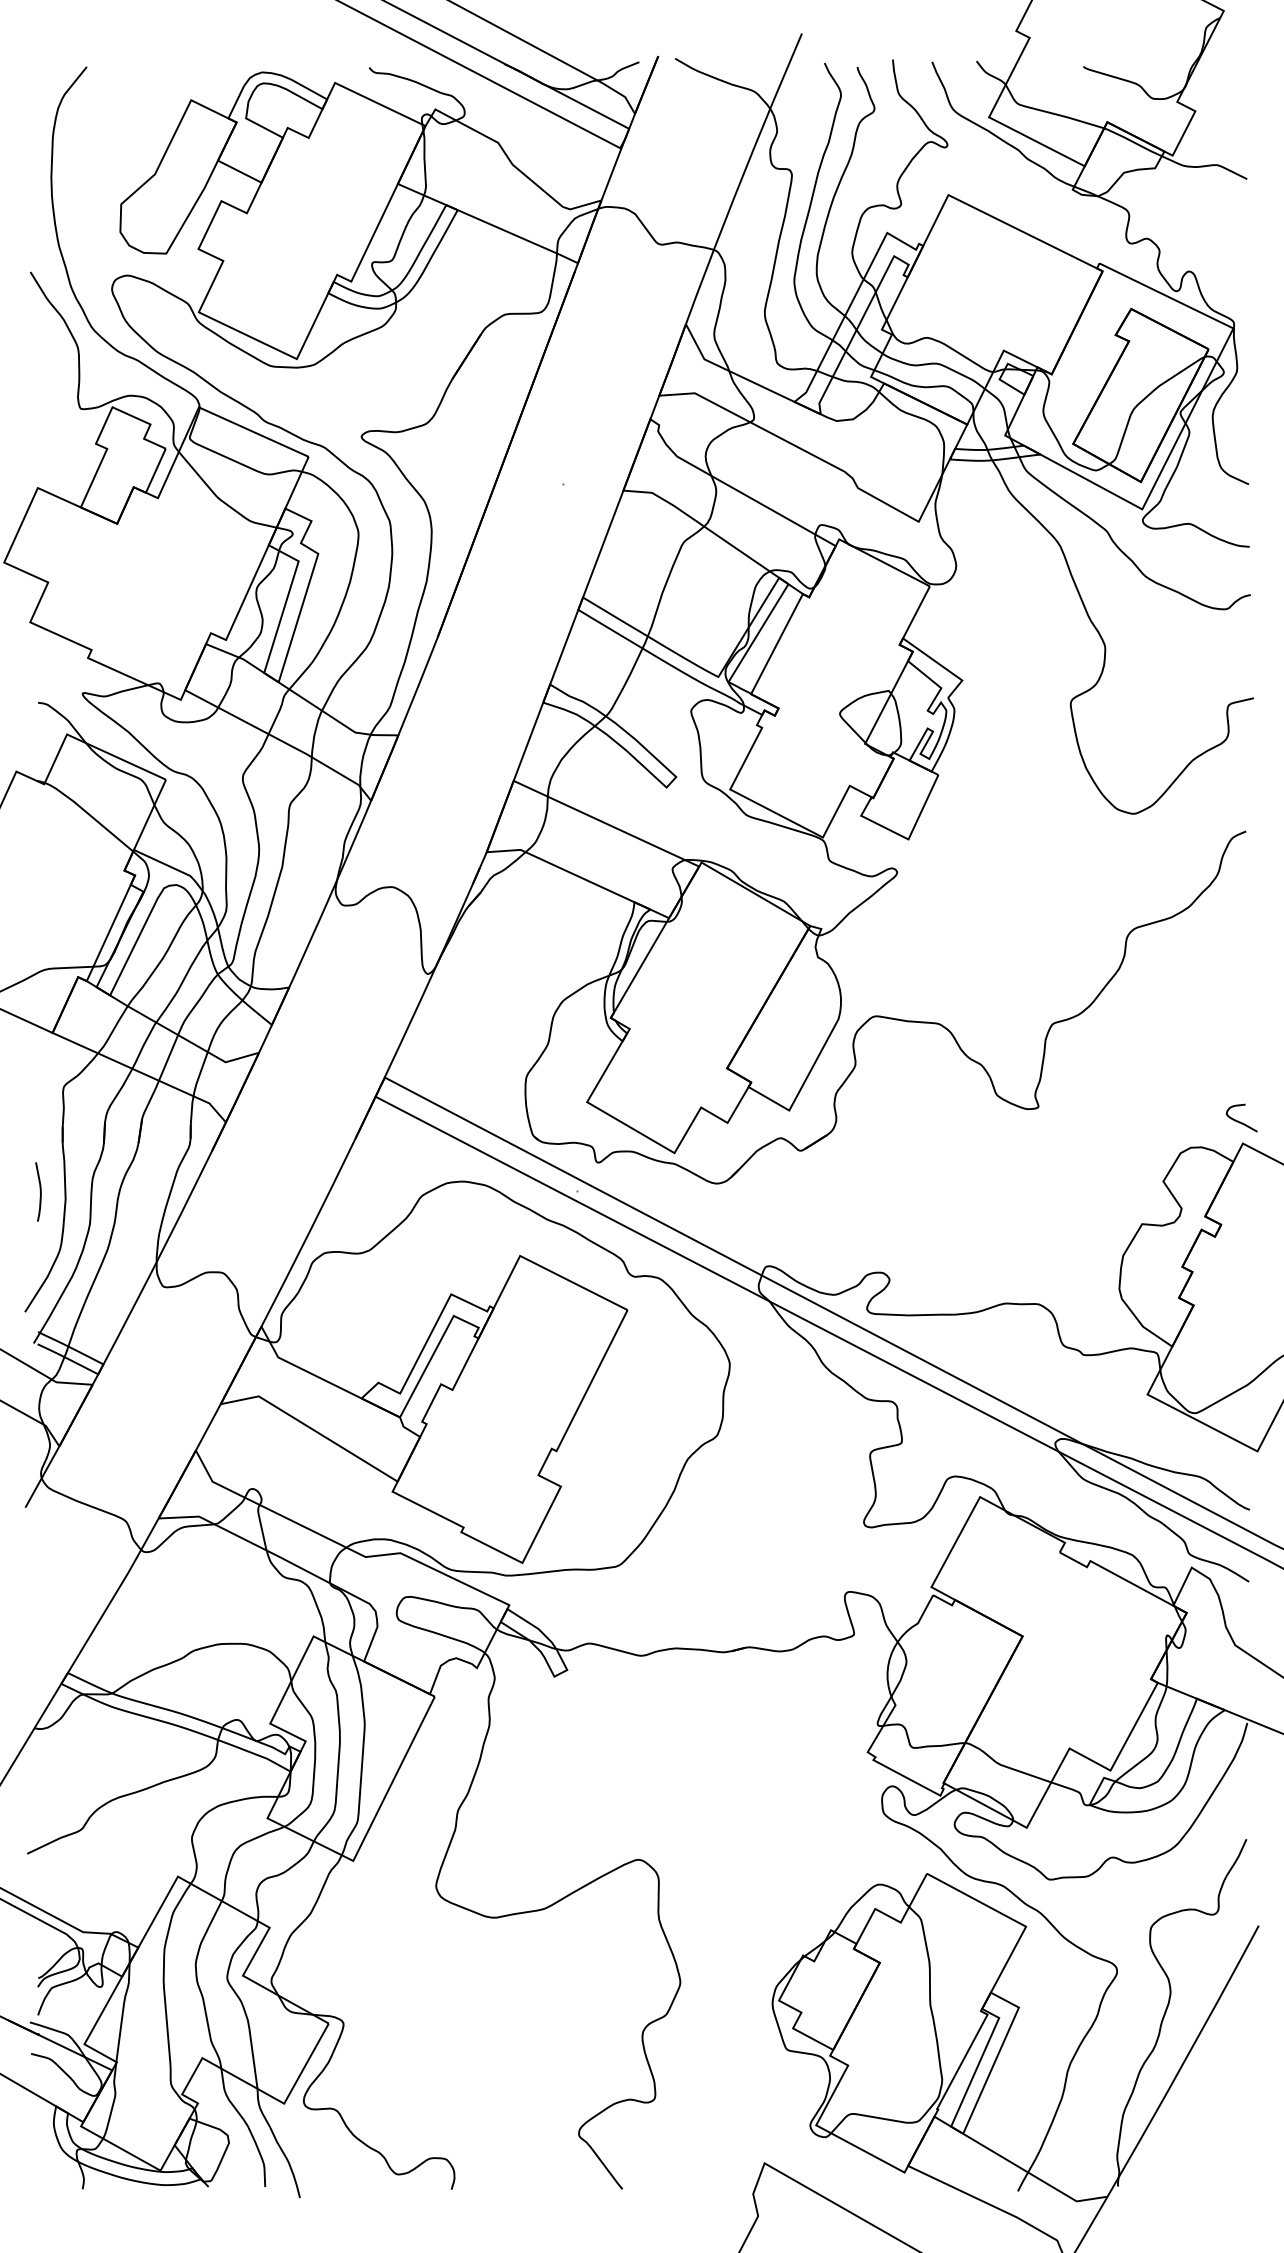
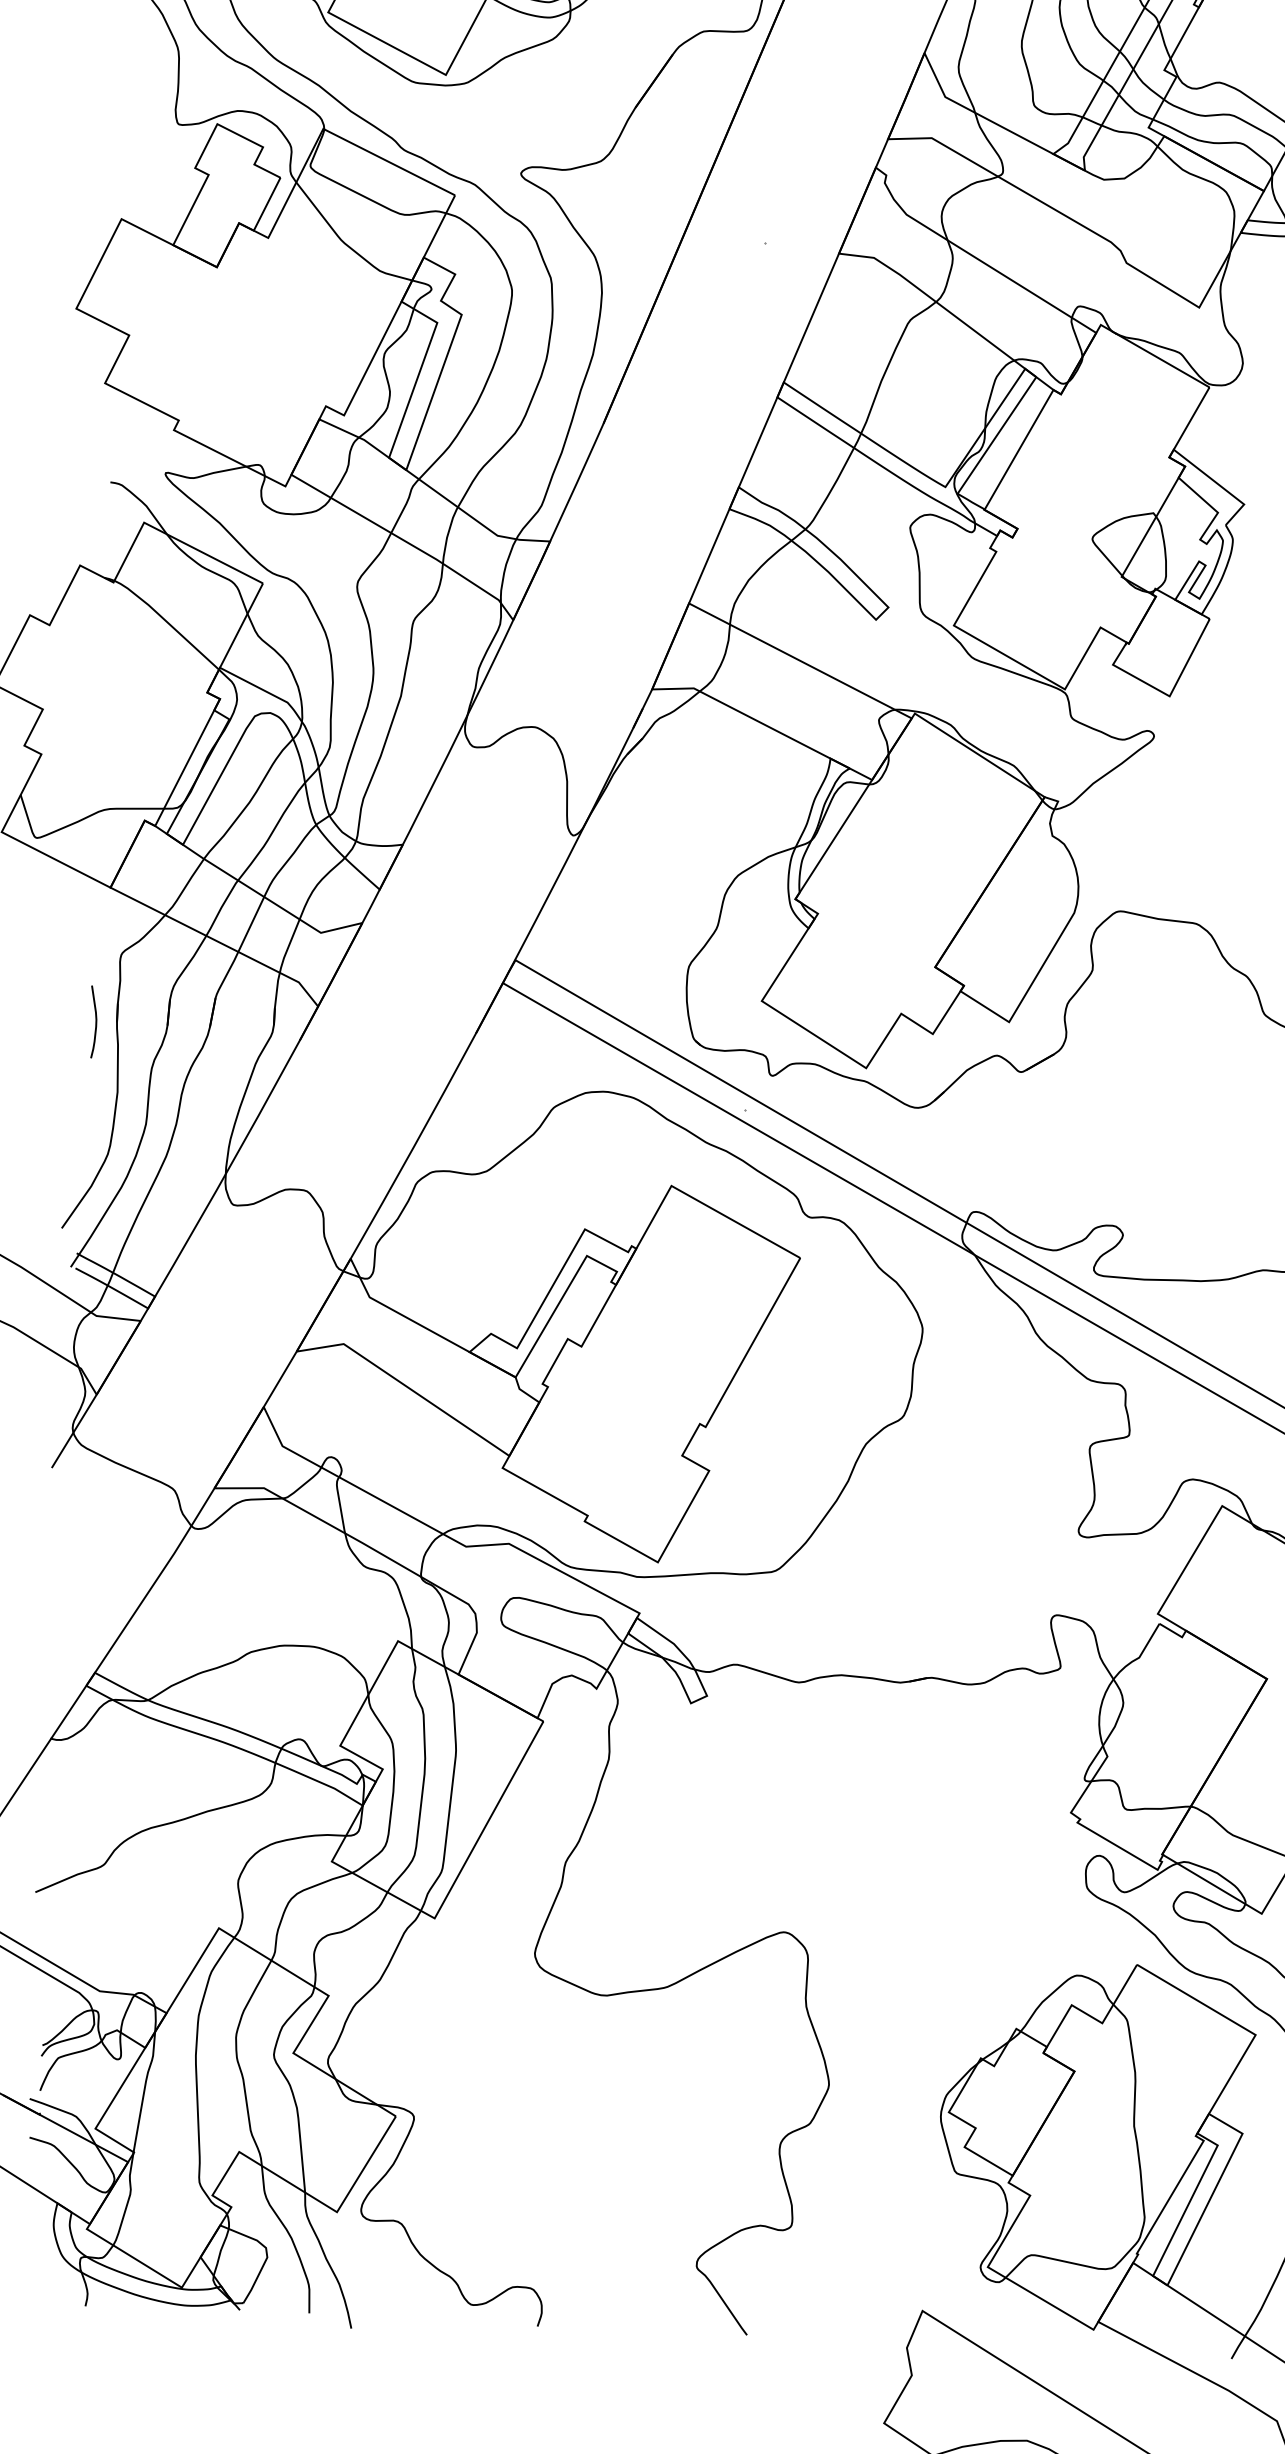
curve: (40, 1191) -> (95, 1021), moved

